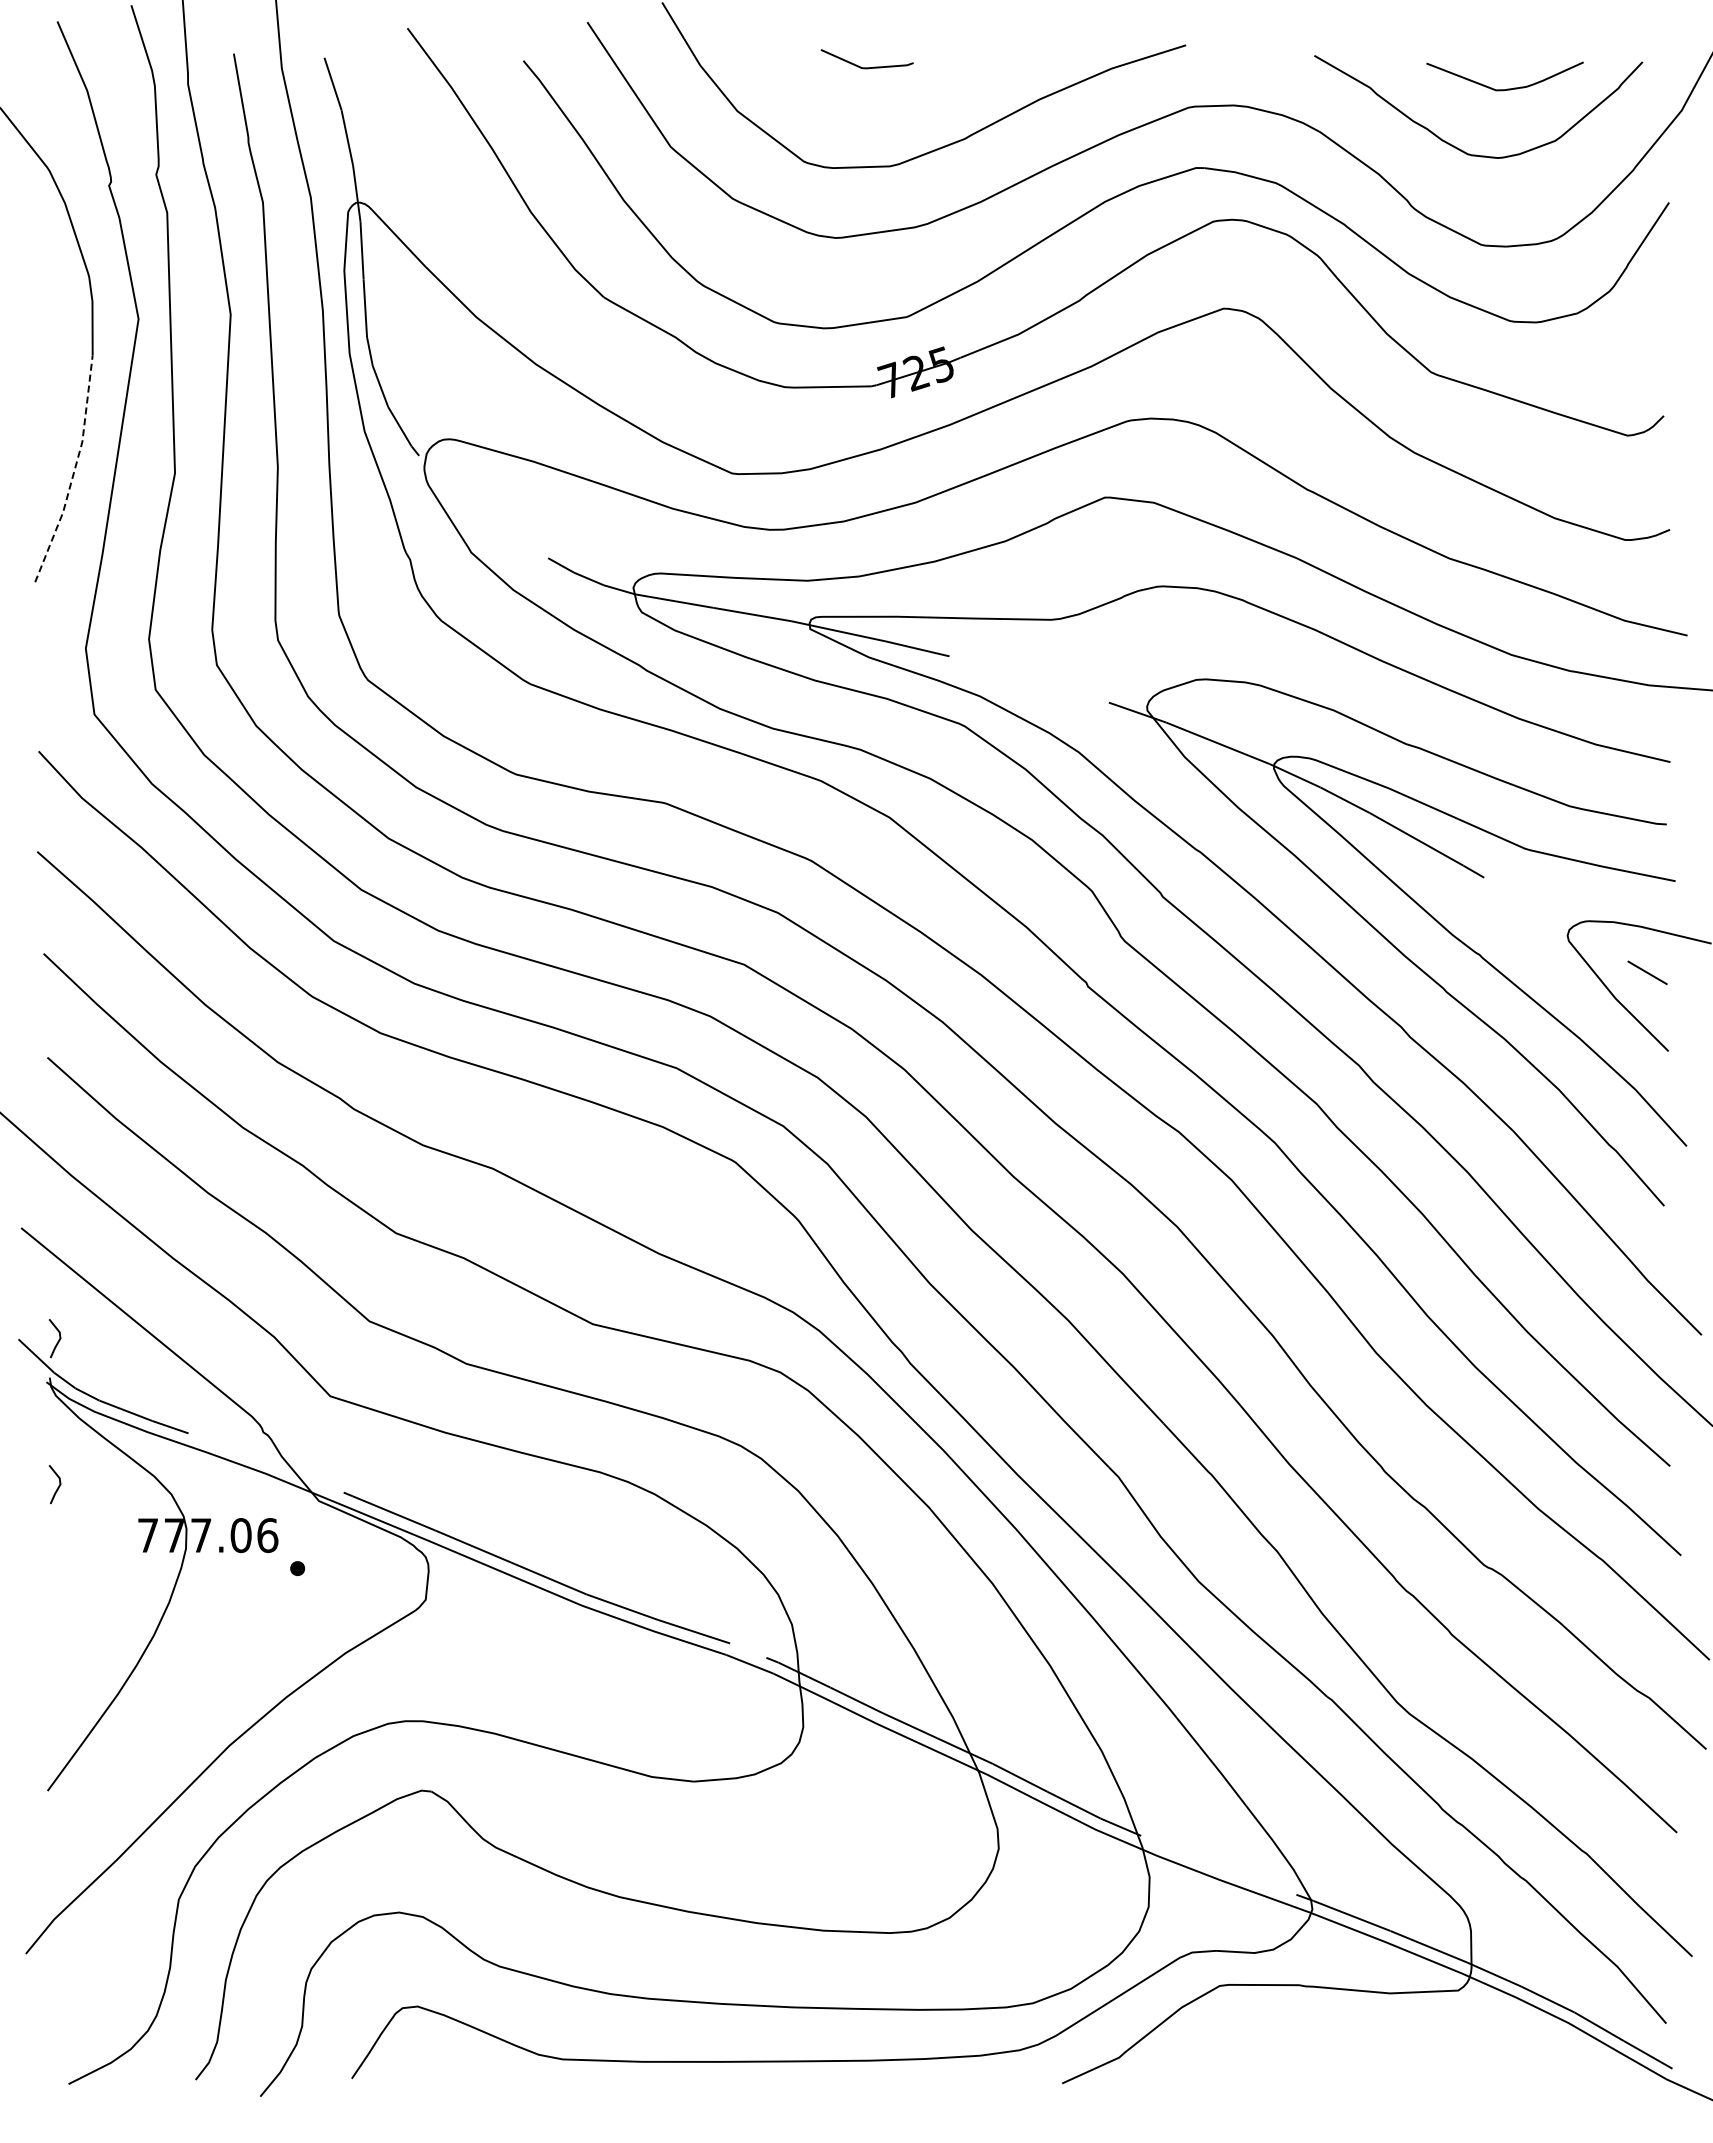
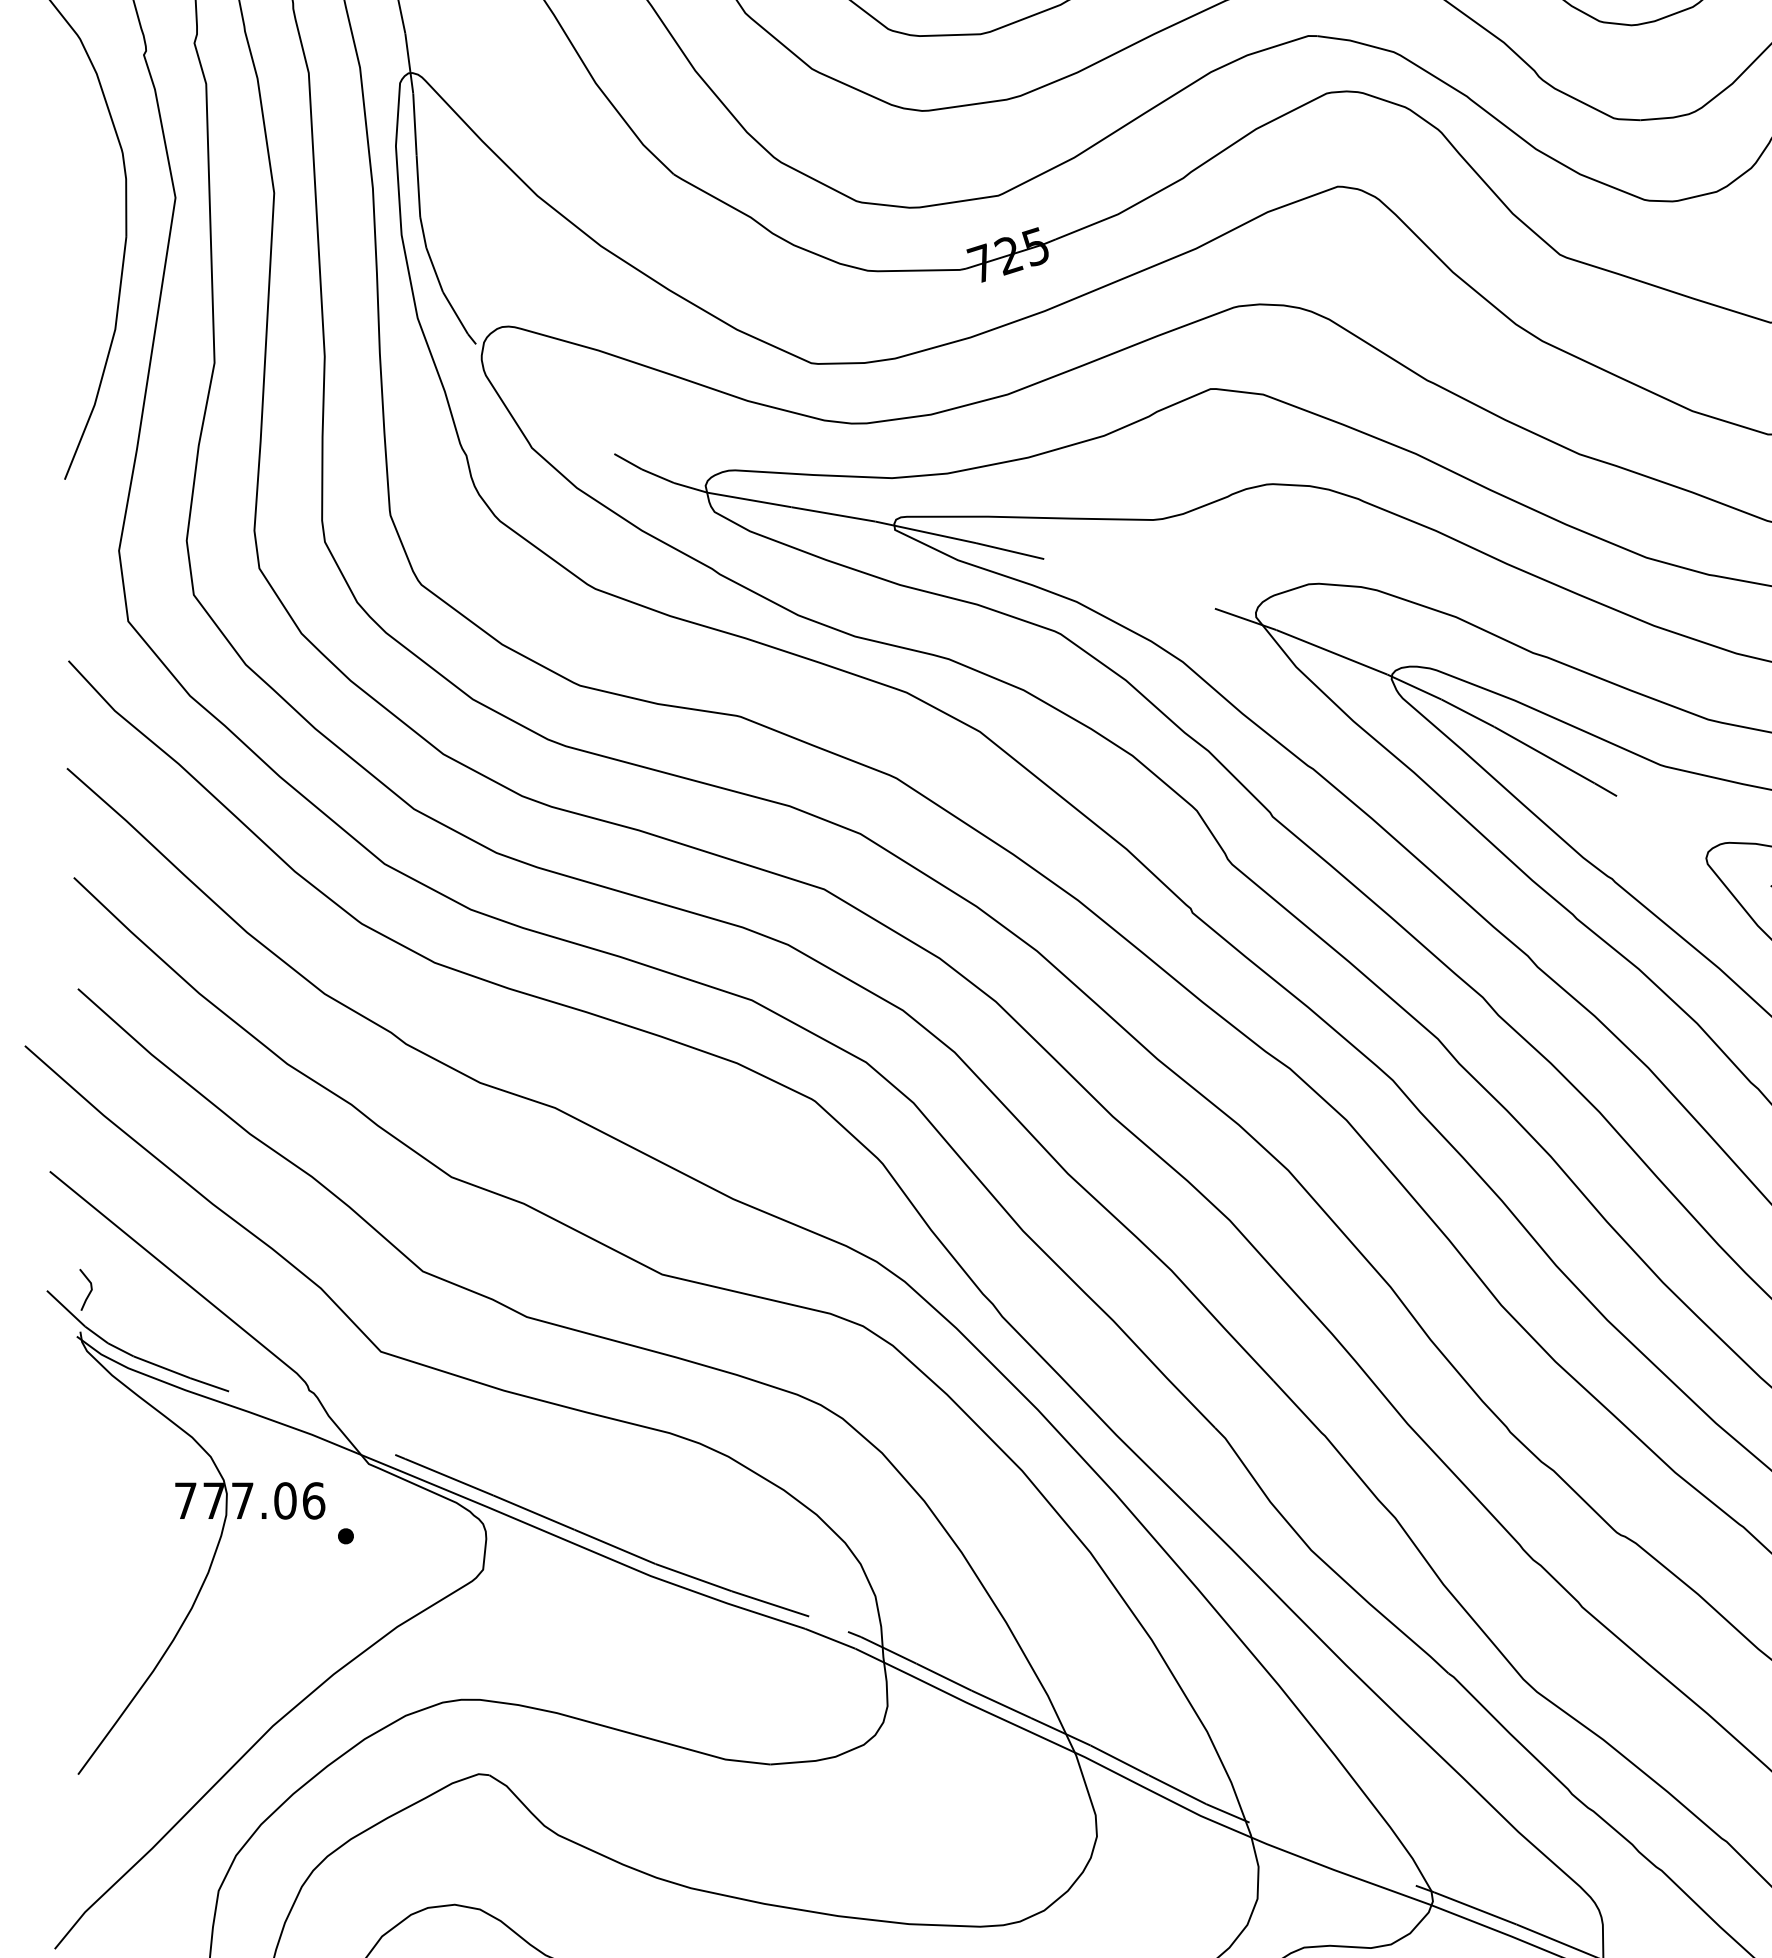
line: (74, 471) -> (106, 361), dashed -> solid
line: (58, 1485) -> (89, 1447), removed

